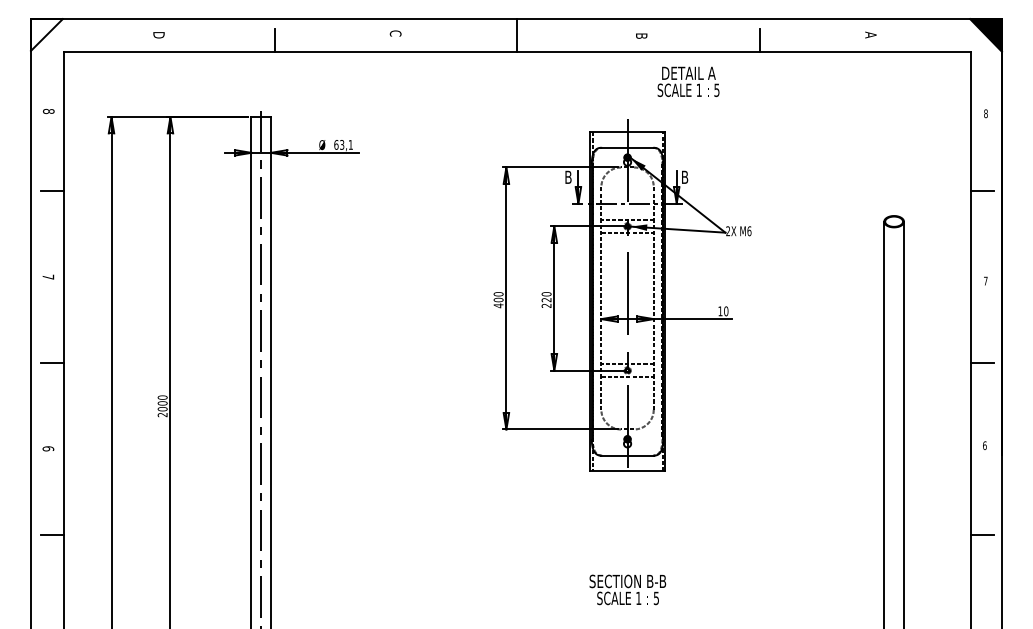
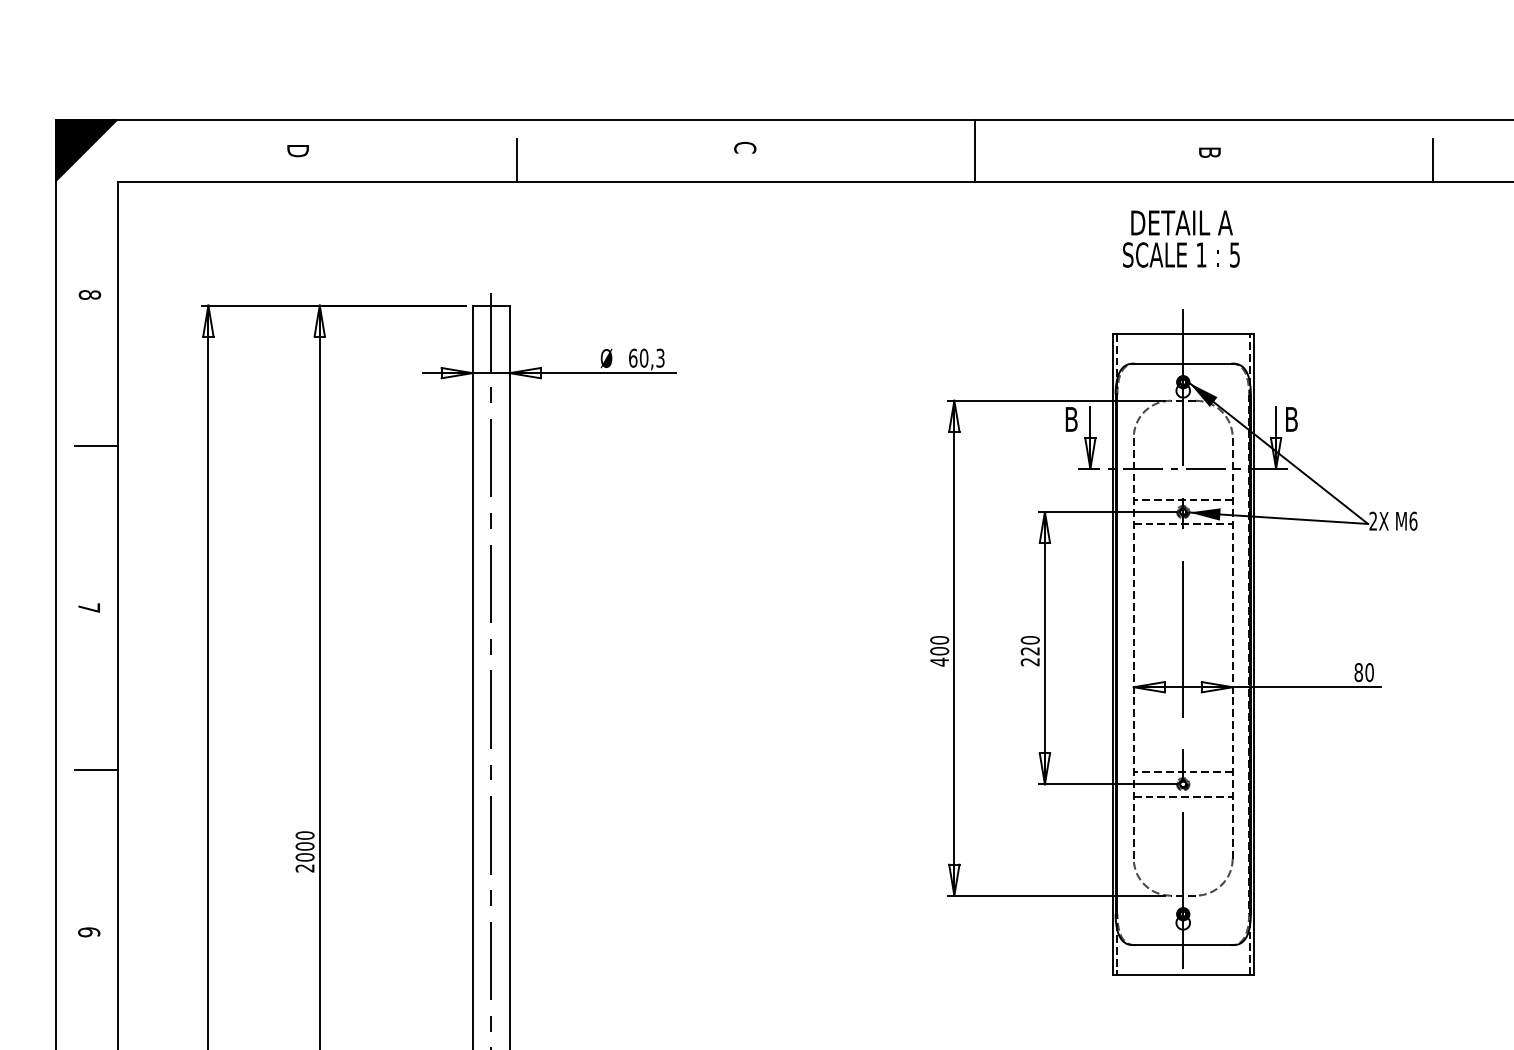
fill: (46, 34) -> (85, 149), added
text: (688, 81) -> (1181, 238), moved
text: (346, 144) -> (652, 357), 63,1 -> 60,3
text: (720, 311) -> (1358, 672), 10 -> 80

